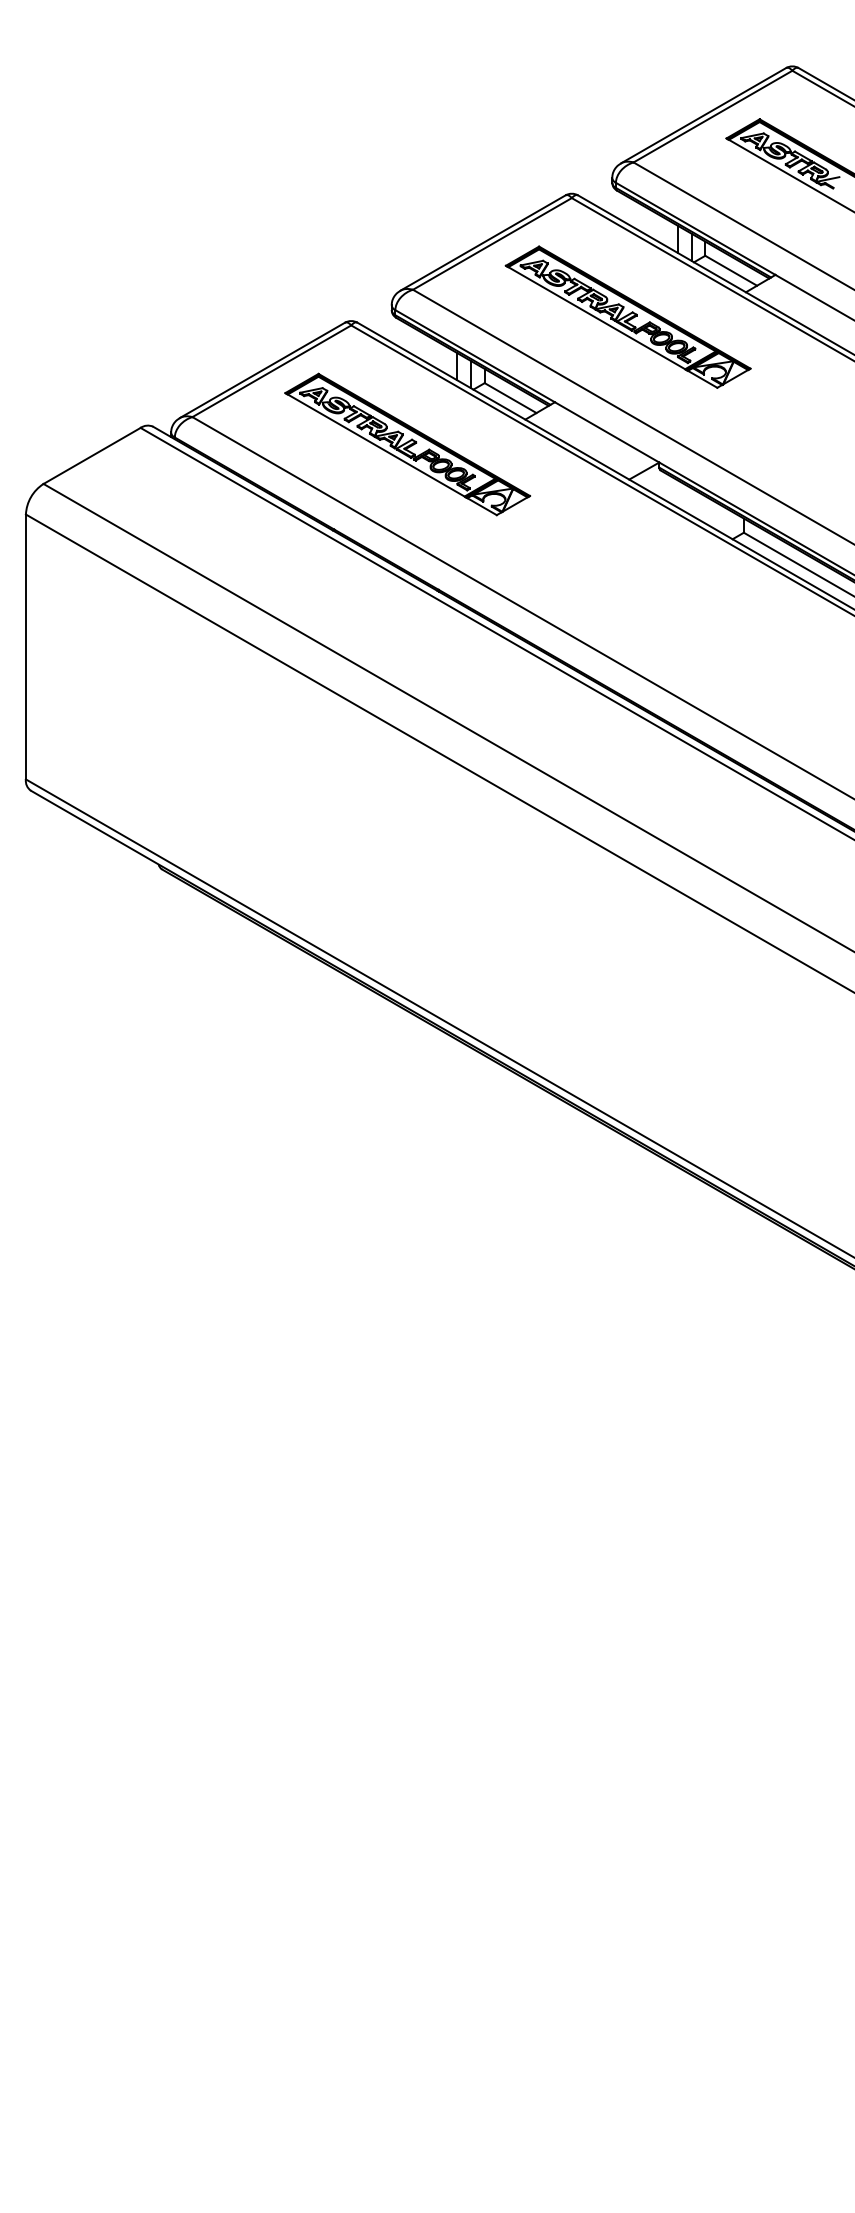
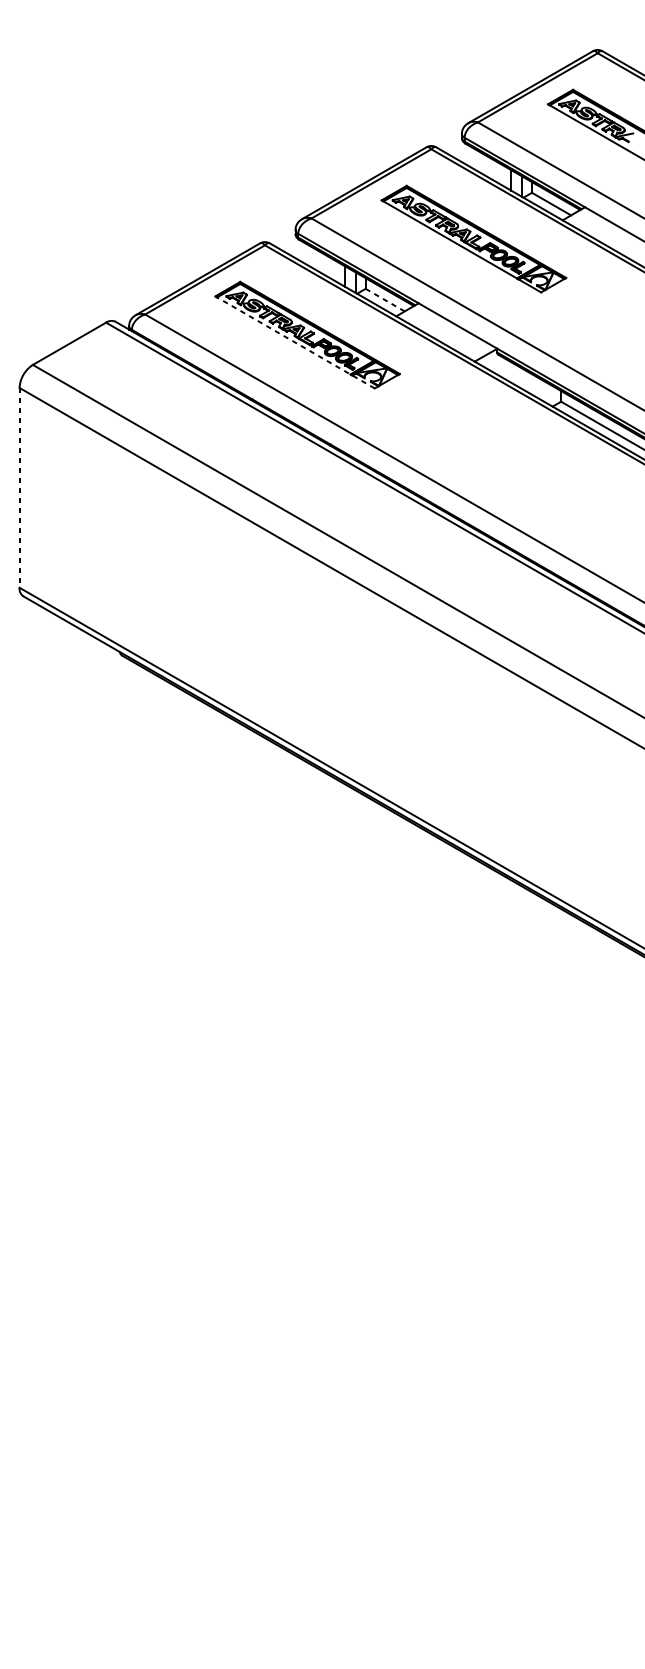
line: (510, 398) -> (385, 300), solid -> dashed
line: (390, 453) -> (294, 341), solid -> dashed
line: (25, 647) -> (19, 488), solid -> dashed

